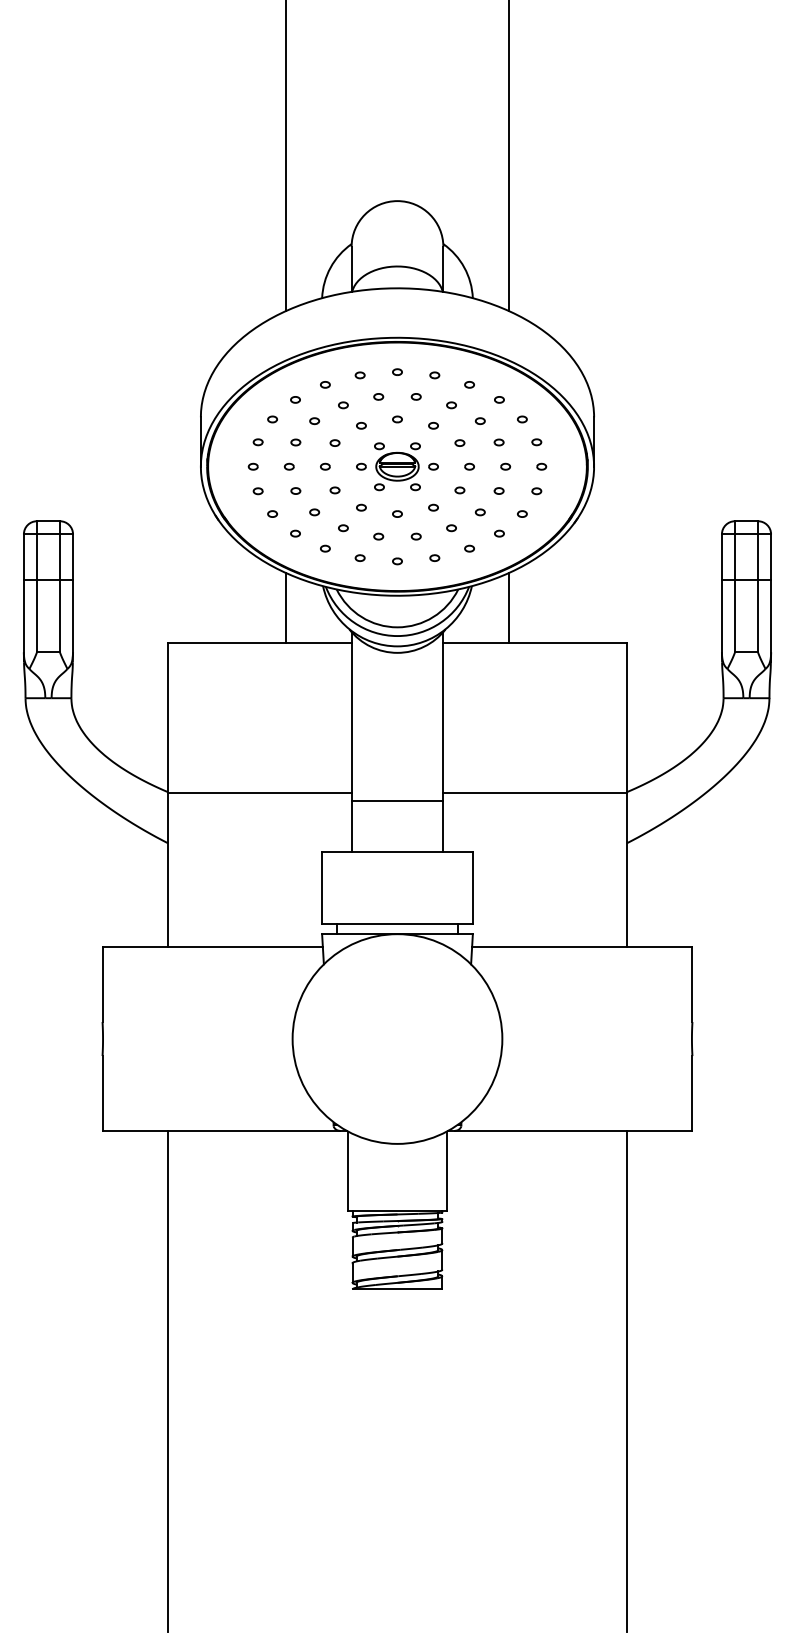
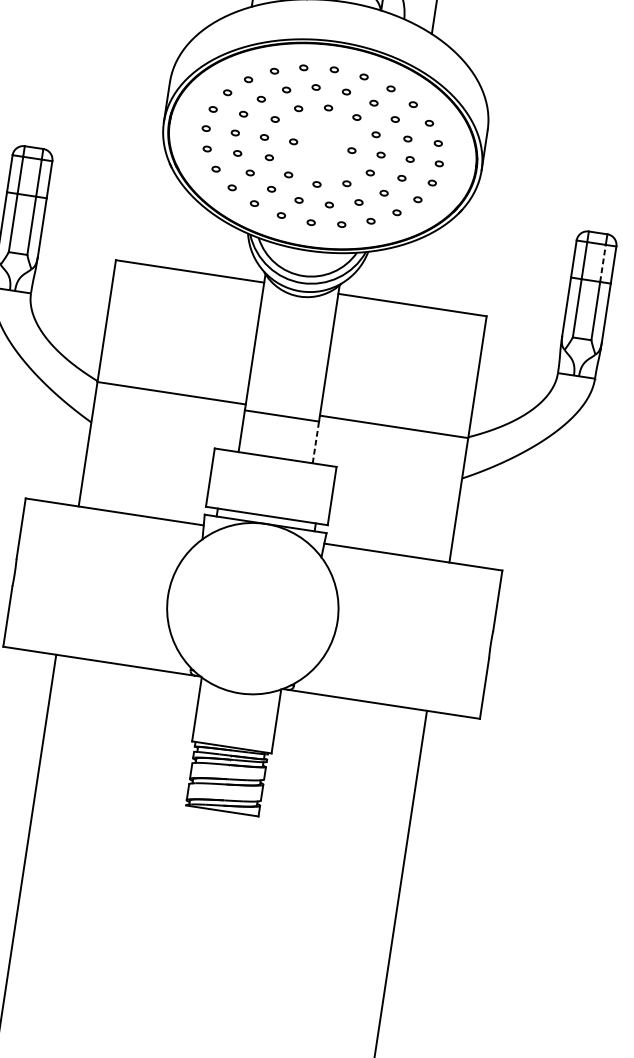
part: (397, 466) -> (322, 146), removed
line: (757, 557) -> (602, 263), solid -> dashed
line: (286, 607) -> (215, 246), removed
line: (508, 607) -> (395, 273), removed
line: (443, 826) -> (315, 442), solid -> dashed

